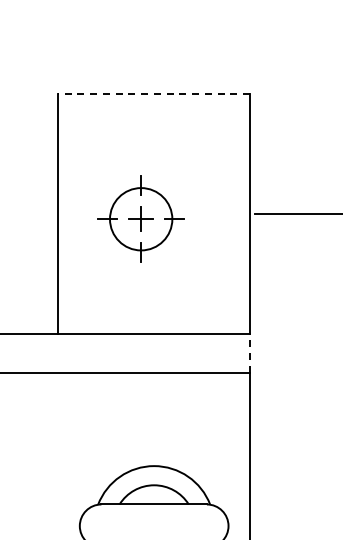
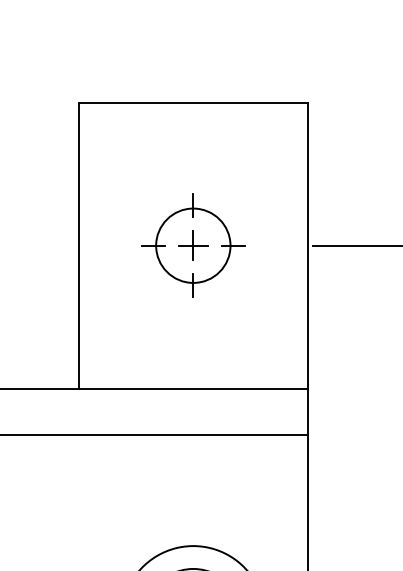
line: (154, 94) -> (193, 102), dashed -> solid
part: (140, 218) -> (192, 244), moved
line: (250, 352) -> (308, 410), dashed -> solid

